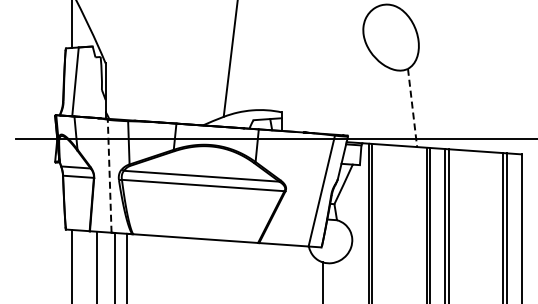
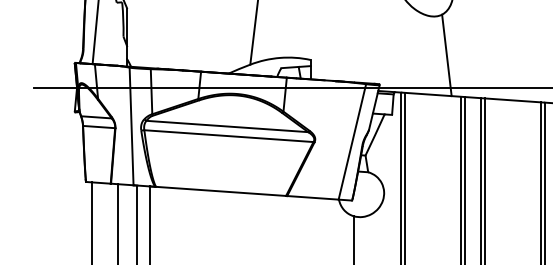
line: (412, 108) -> (446, 55), dashed -> solid
line: (109, 176) -> (131, 126), dashed -> solid

